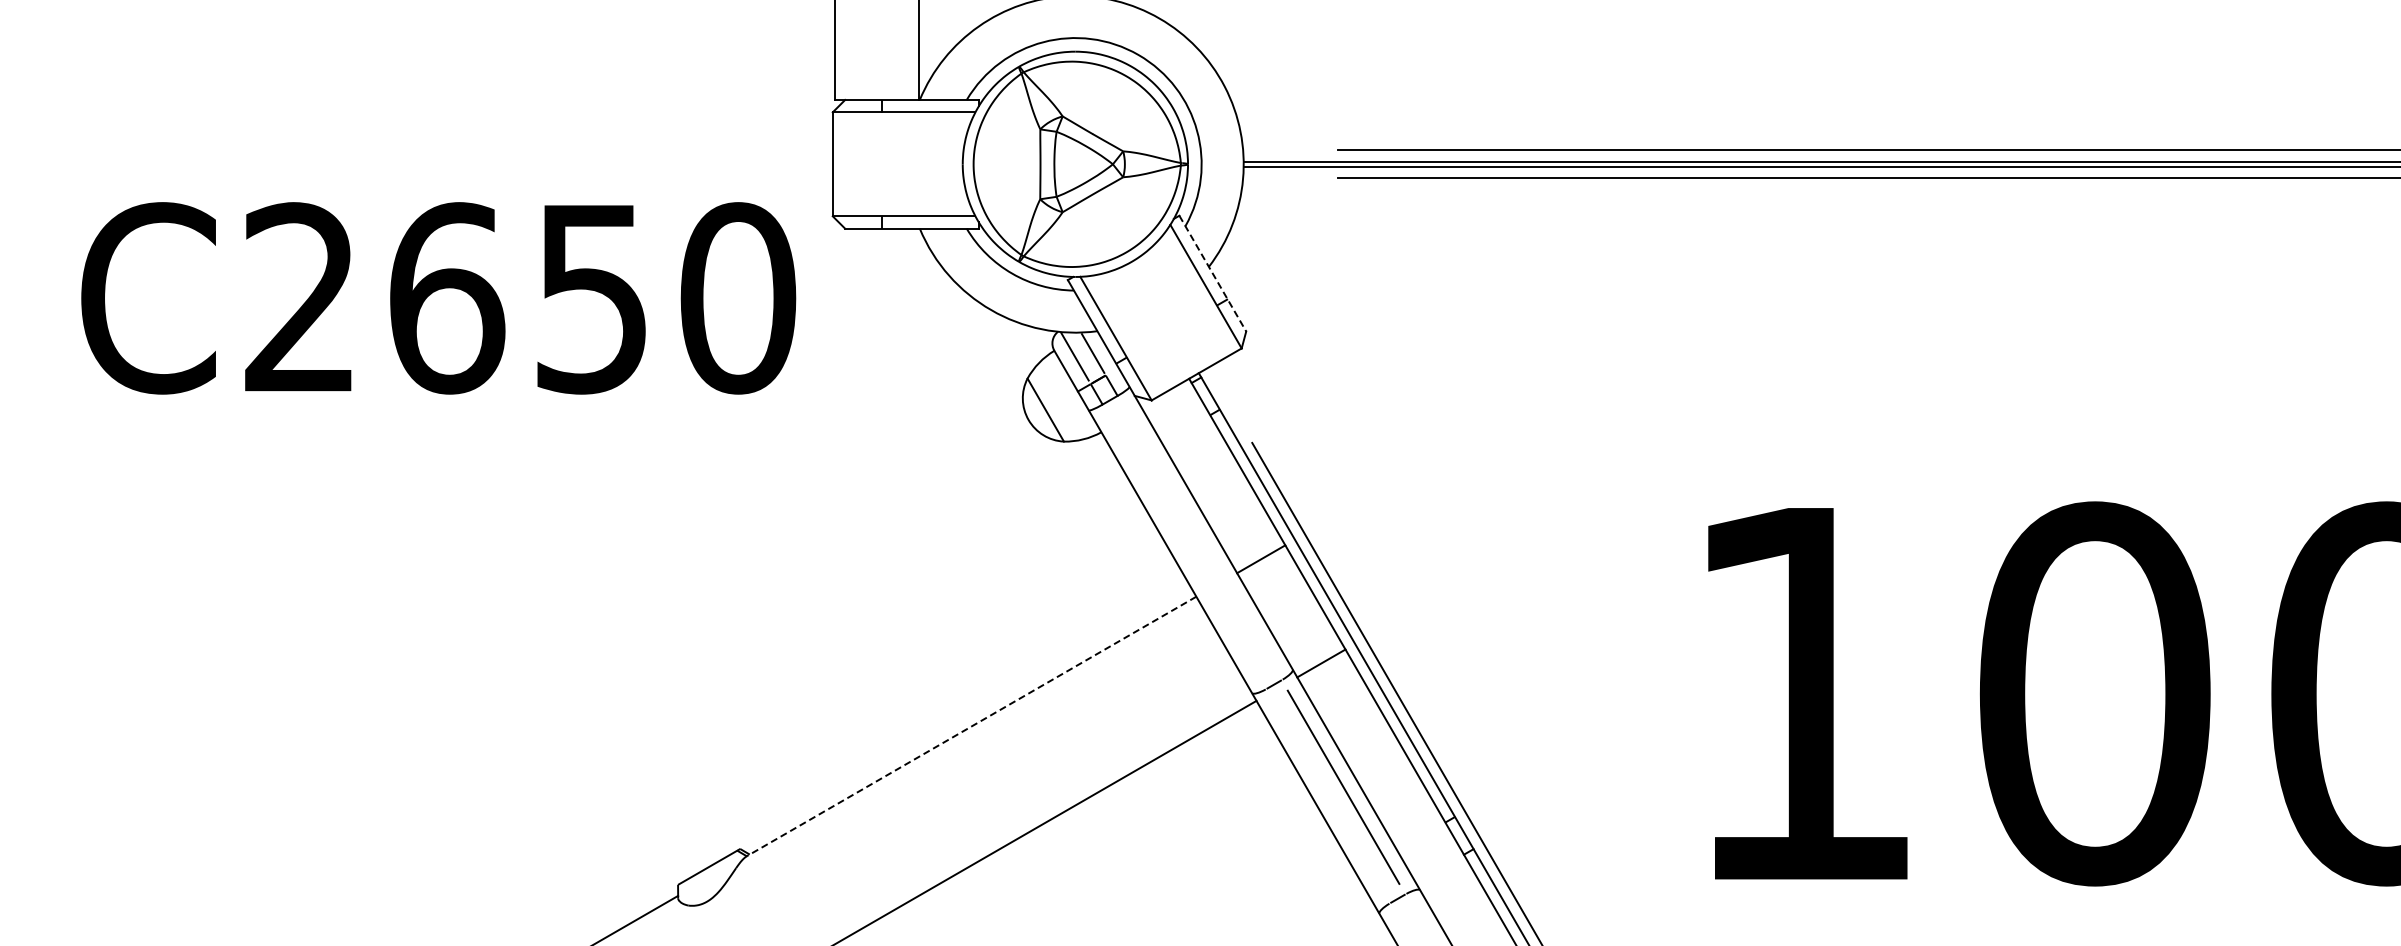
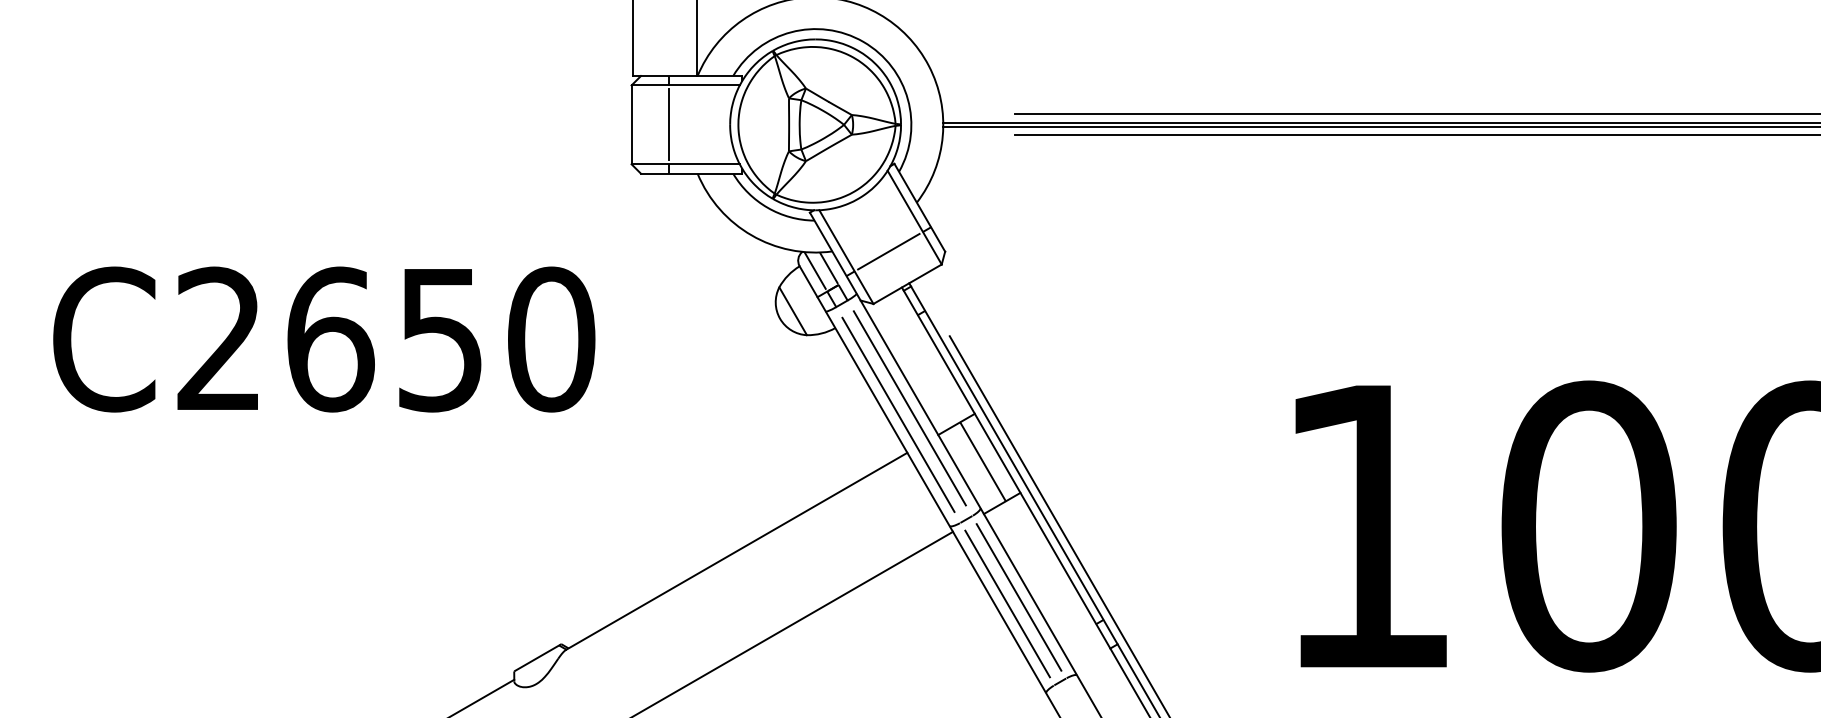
line: (882, 164) -> (669, 125), added
line: (1212, 273) -> (919, 207), dashed -> solid
text: (438, 298) -> (324, 339), moved
line: (1171, 331) -> (888, 251), added
line: (1199, 538) -> (909, 408), added
line: (1184, 546) -> (898, 414), added
line: (1295, 608) -> (982, 461), added
line: (971, 726) -> (736, 551), dashed -> solid
line: (1328, 795) -> (1007, 603), added

